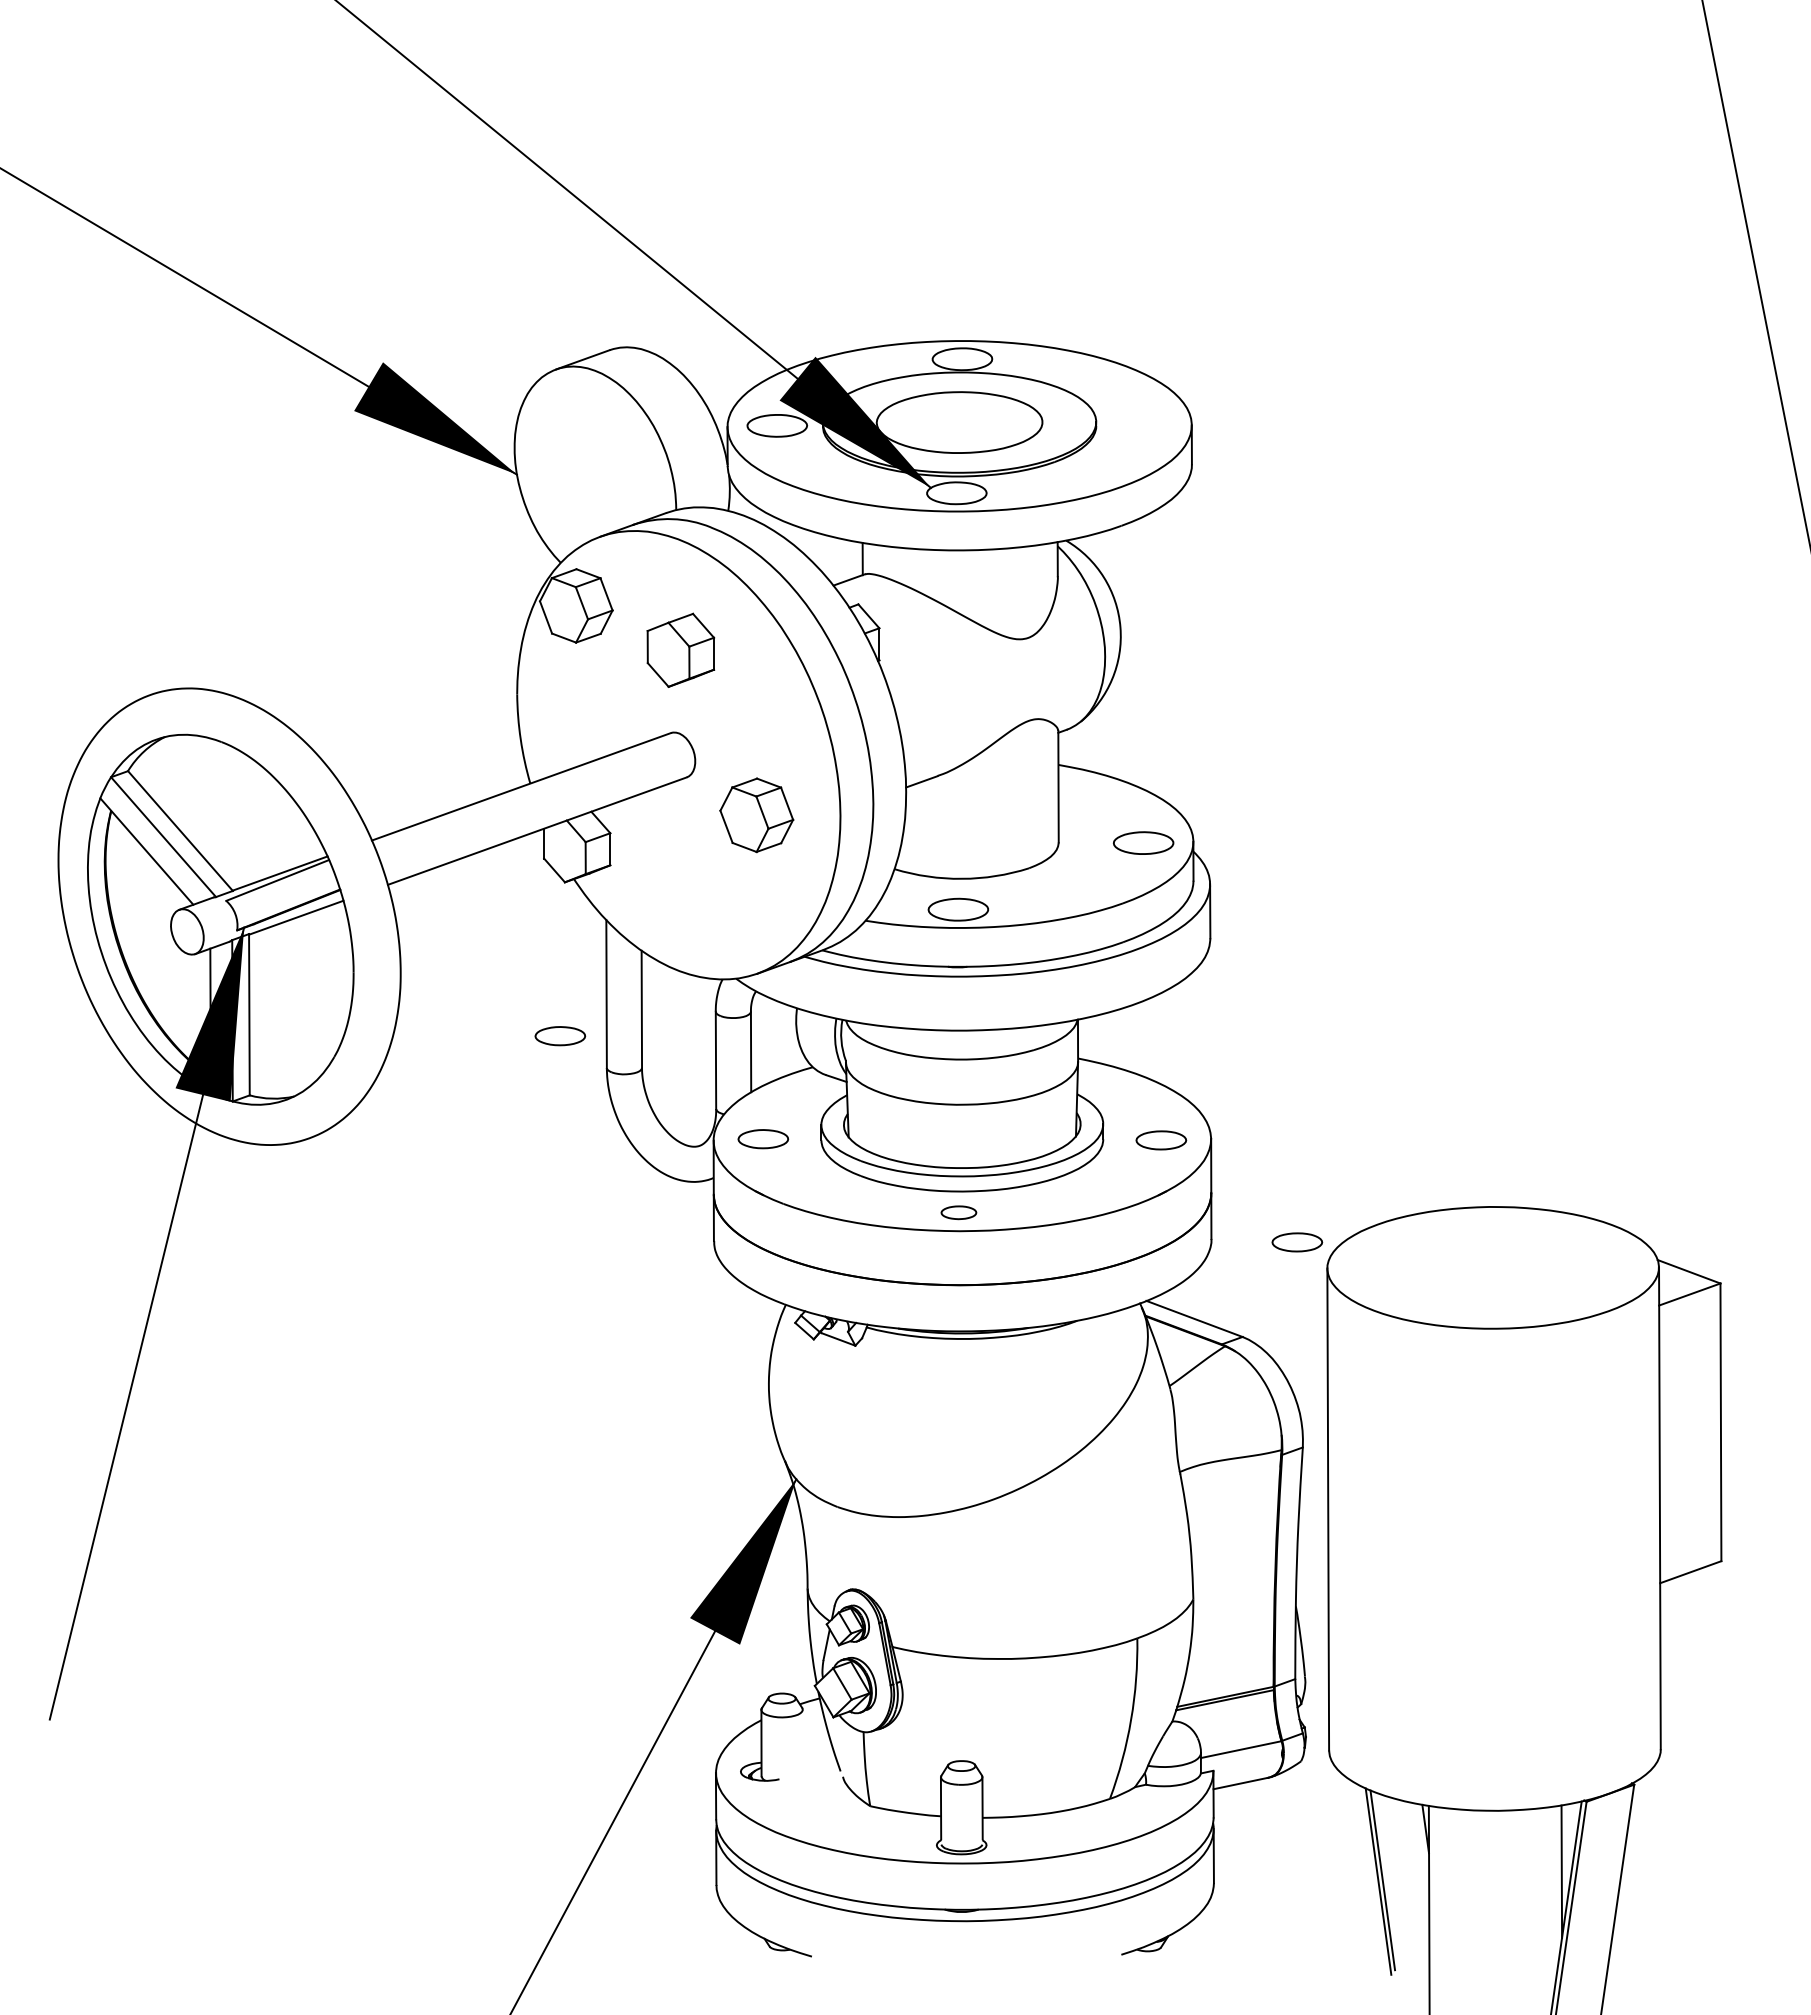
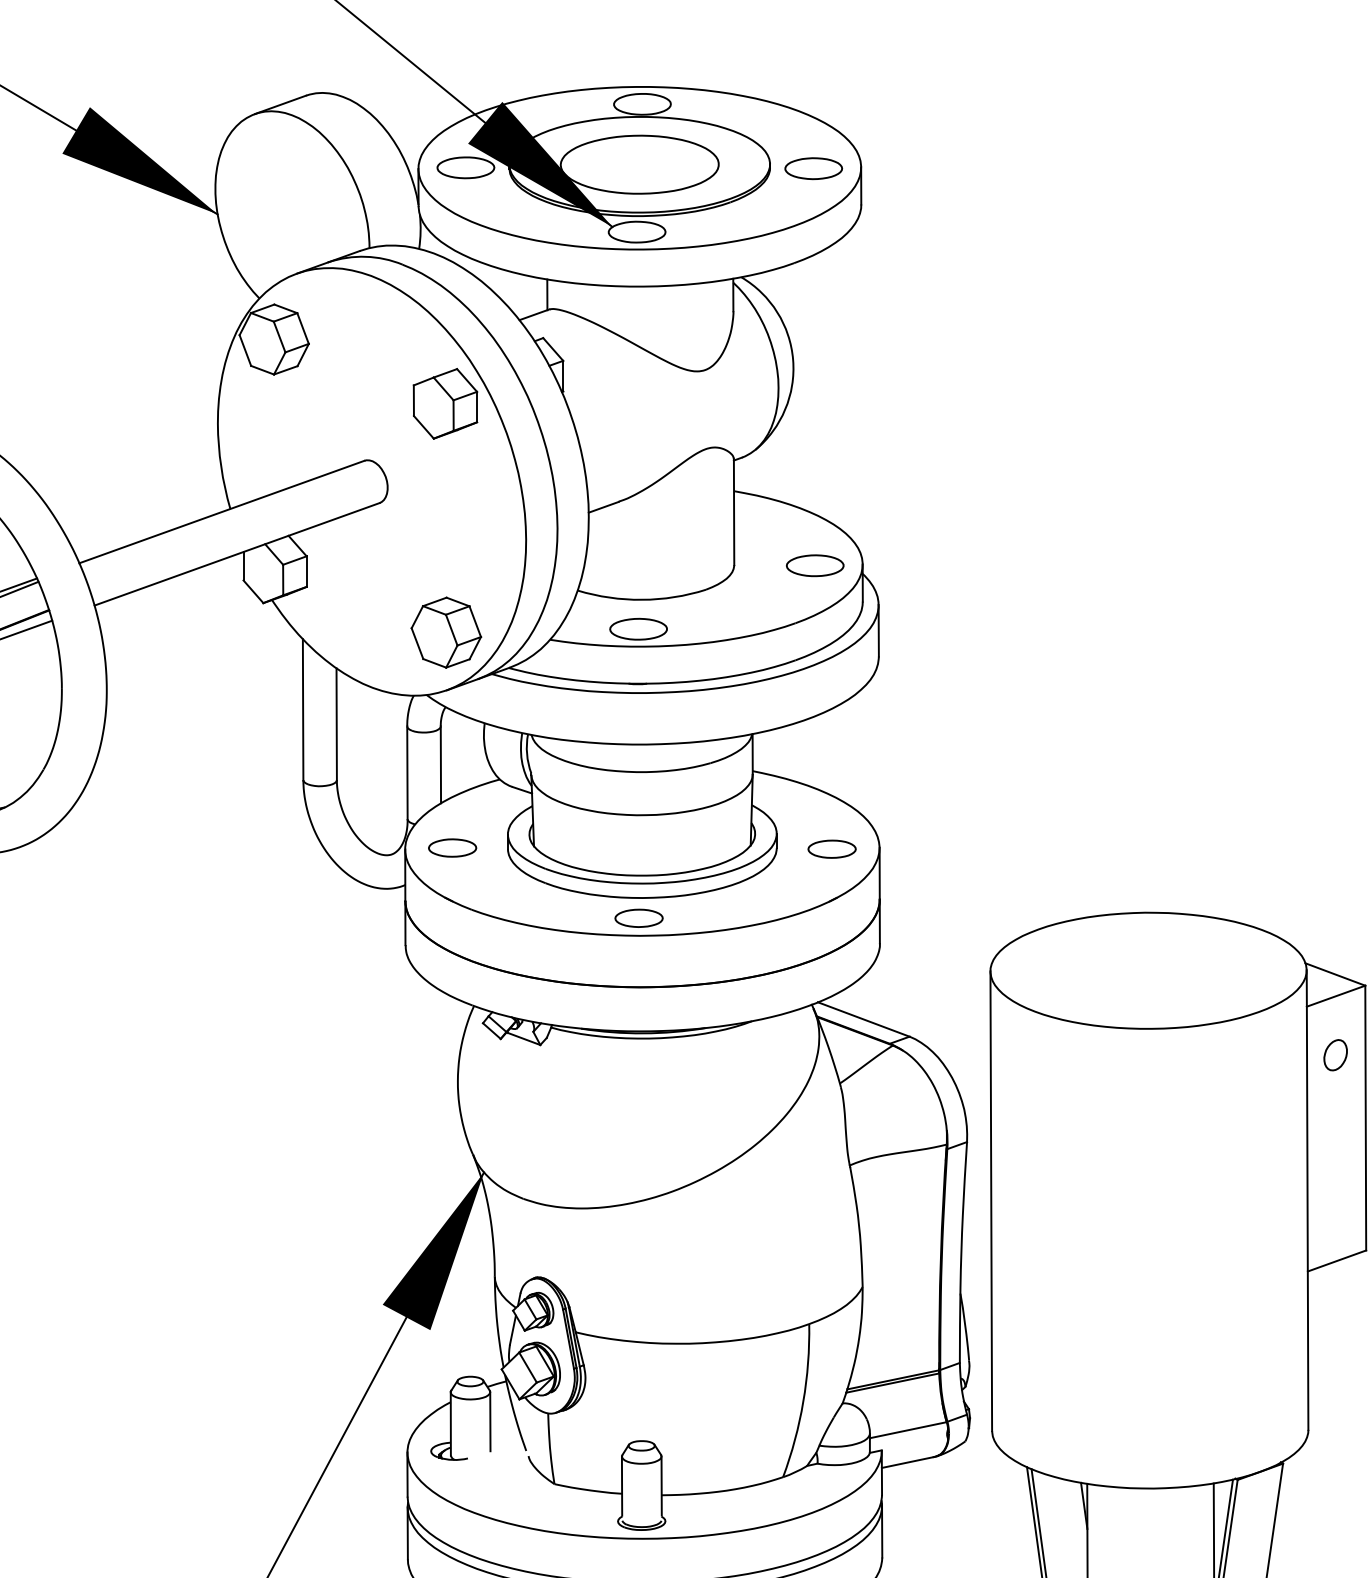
part: (1141, 426) -> (813, 168), added
part: (680, 649) -> (445, 403), moved
part: (756, 815) -> (446, 632), moved
part: (560, 1036) -> (259, 750), removed
part: (958, 1212) -> (638, 917), size x1.43
part: (1297, 1242) -> (961, 946), removed
part: (1689, 1356) -> (1335, 1055), added
line: (802, 1740) -> (489, 1421), added

